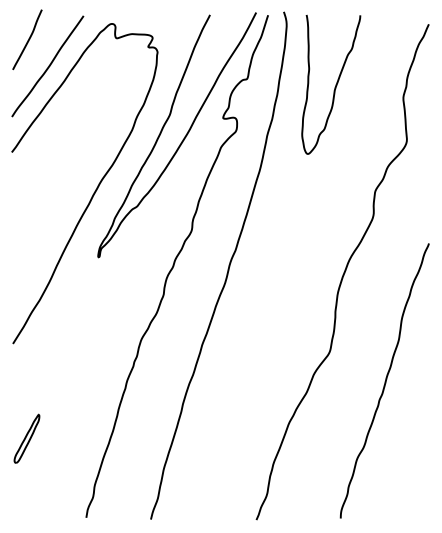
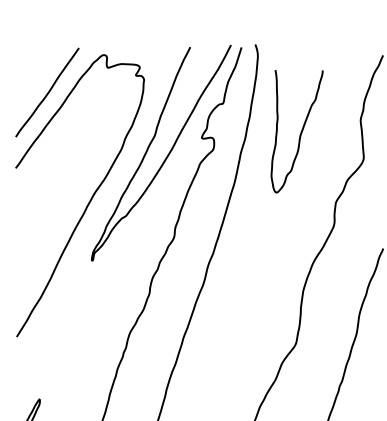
curve: (28, 39) -> (30, 68), removed
curve: (335, 84) -> (300, 131), moved

